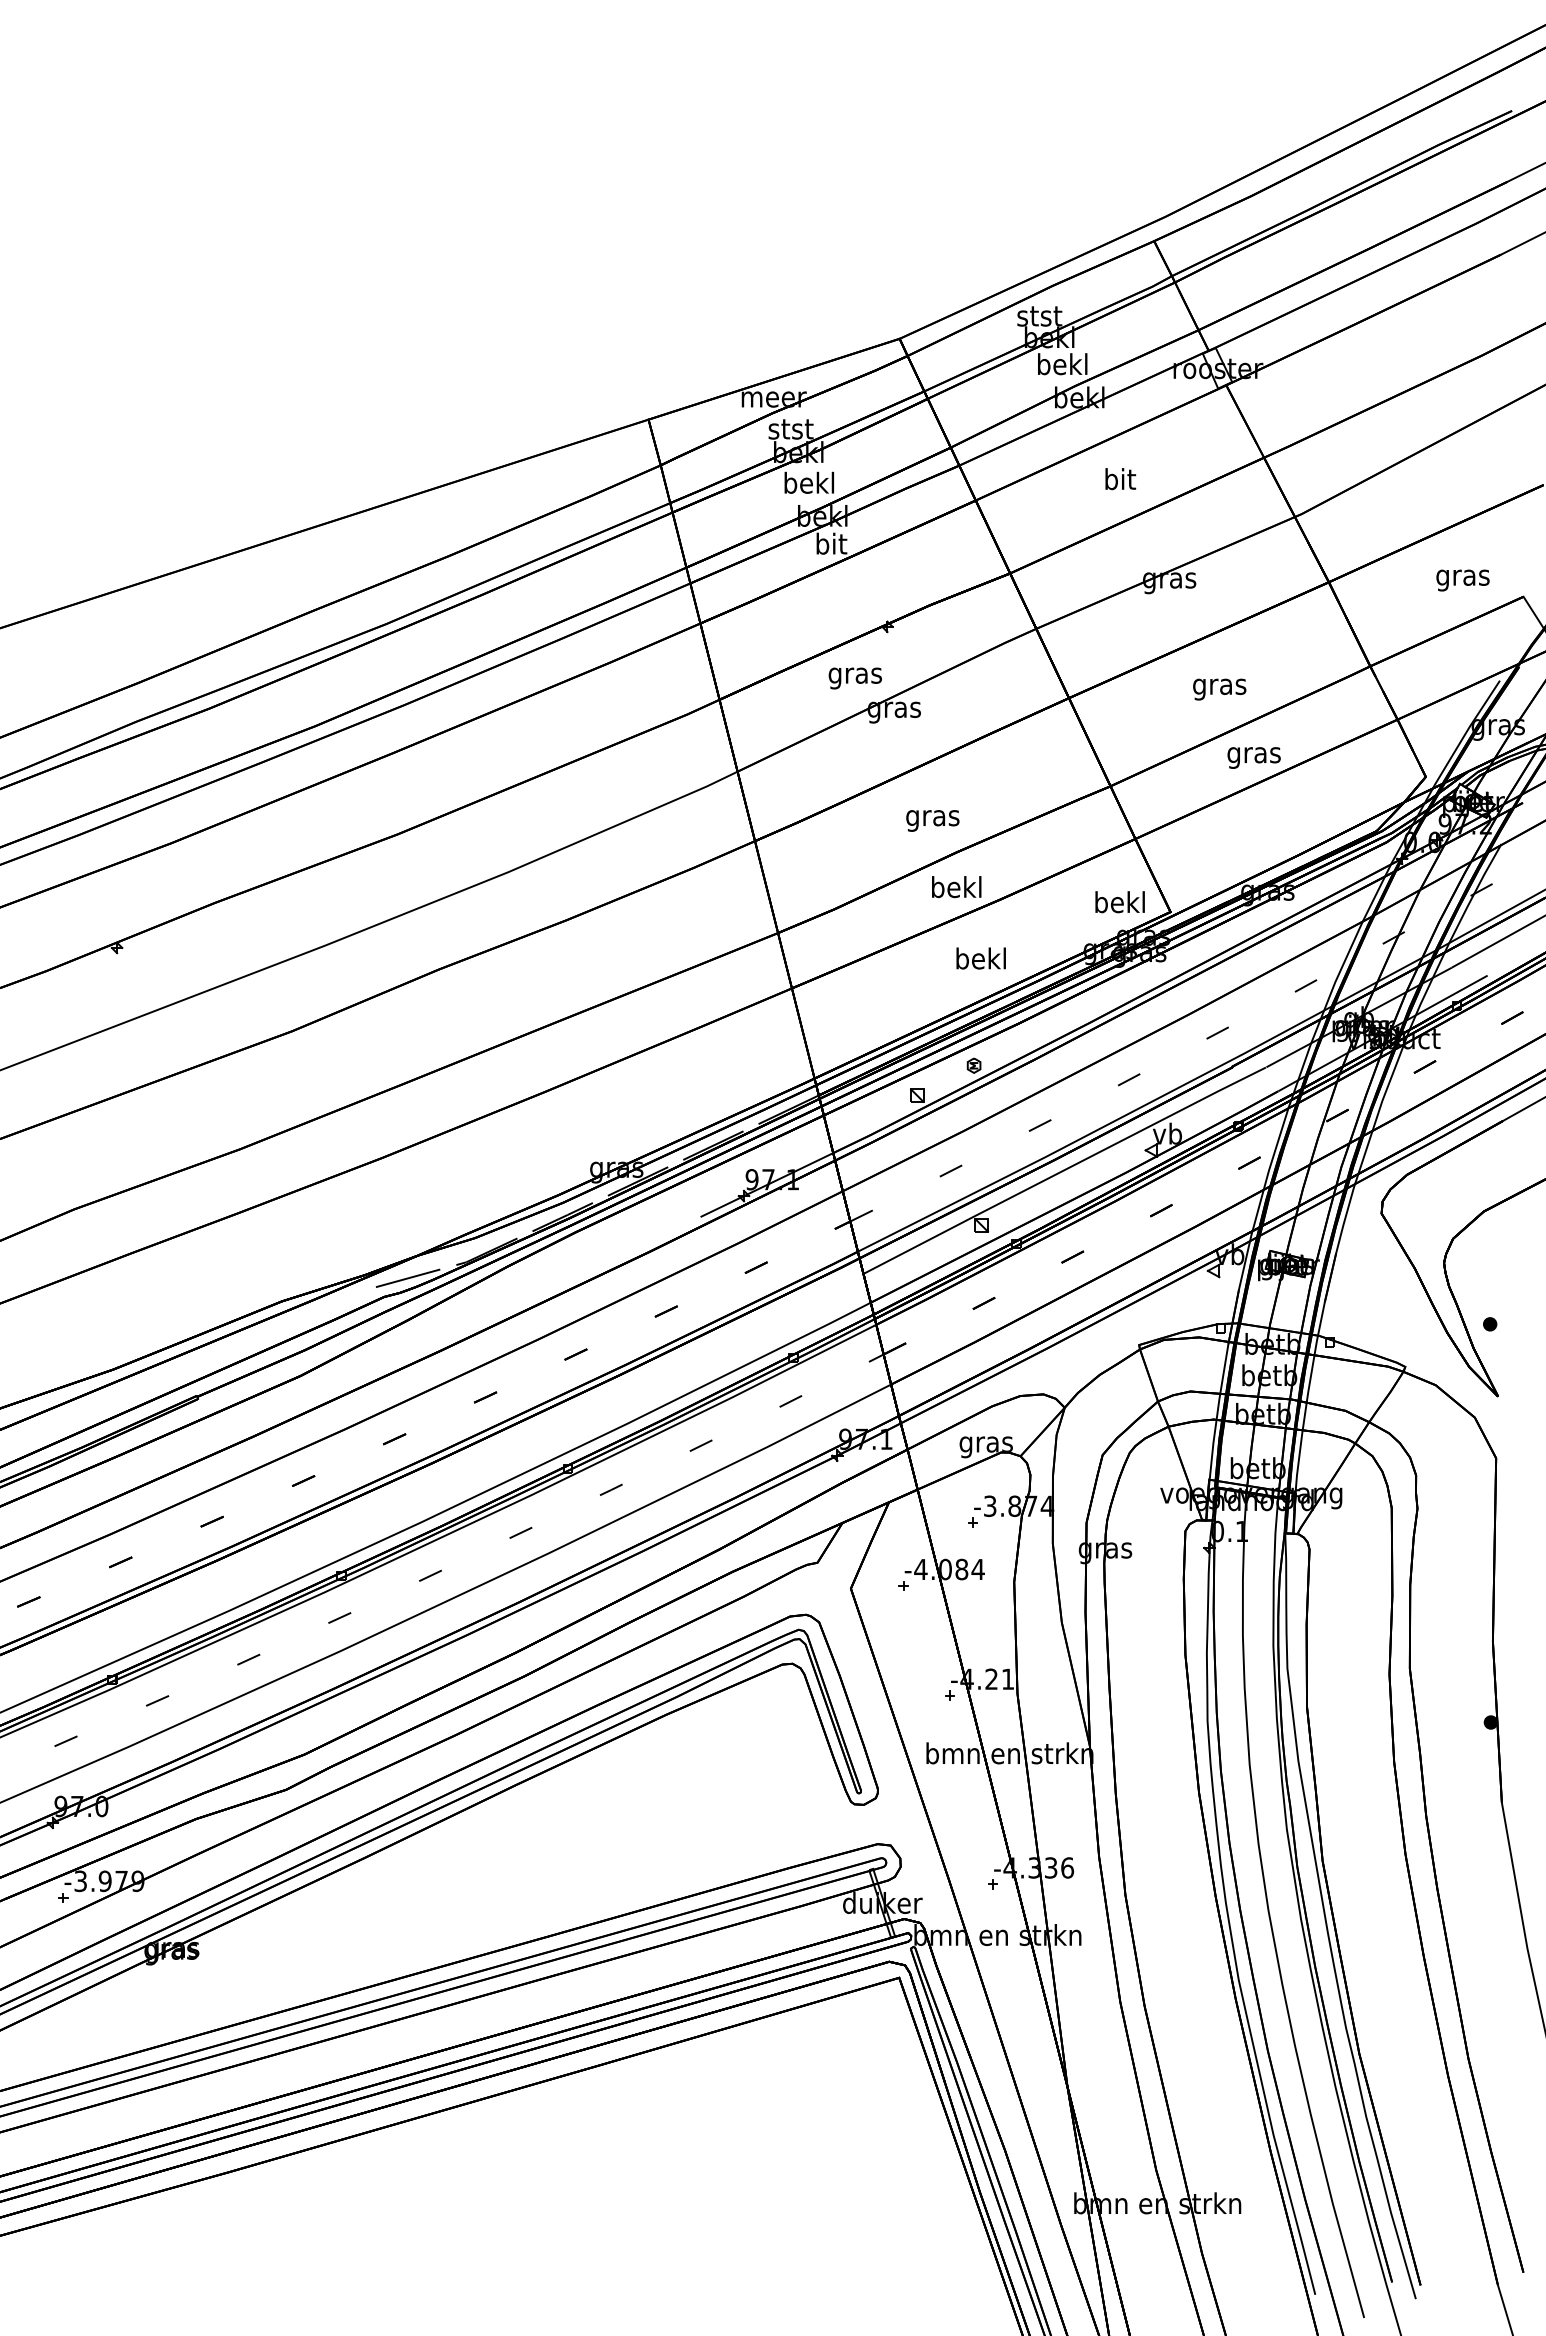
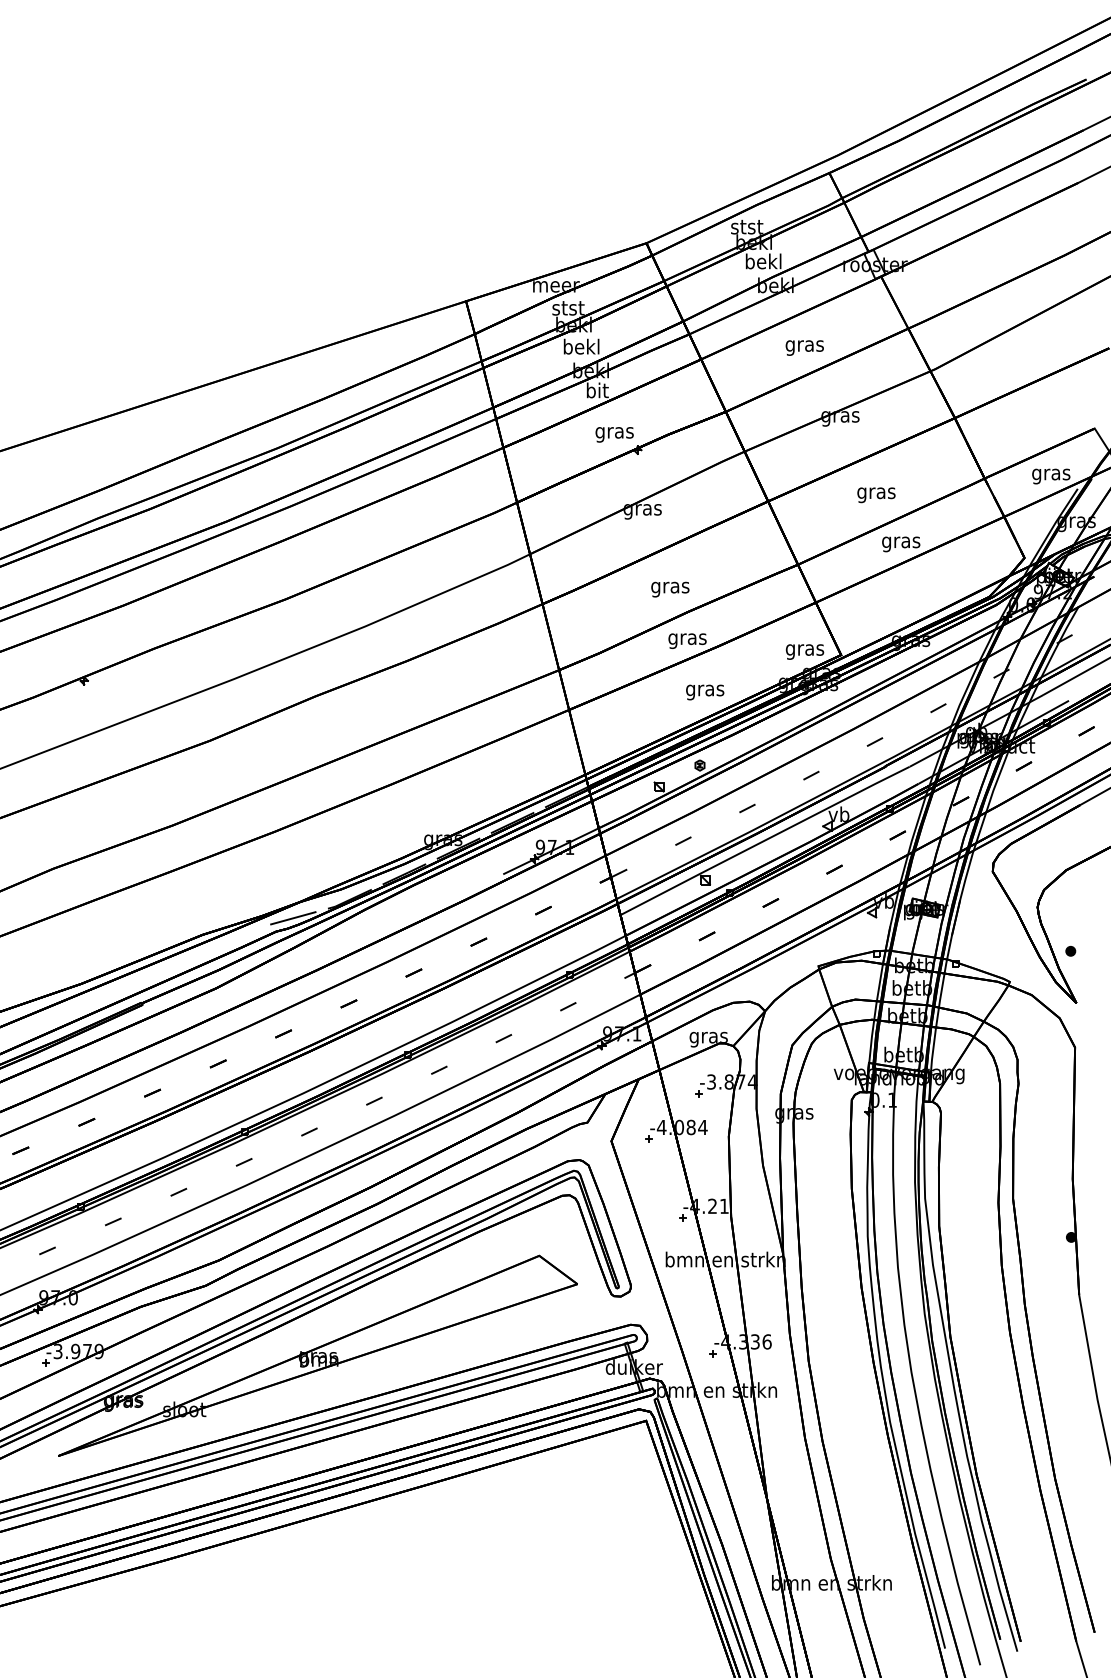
text: (1119, 481) -> (804, 345), bit -> gras
text: (1462, 580) -> (1050, 476), moved
text: (854, 678) -> (614, 434), moved
text: (956, 889) -> (687, 638), bekl -> gras
text: (1119, 904) -> (804, 649), bekl -> gras
text: (980, 961) -> (704, 690), bekl -> gras
part: (442, 1887) -> (318, 1355), added

